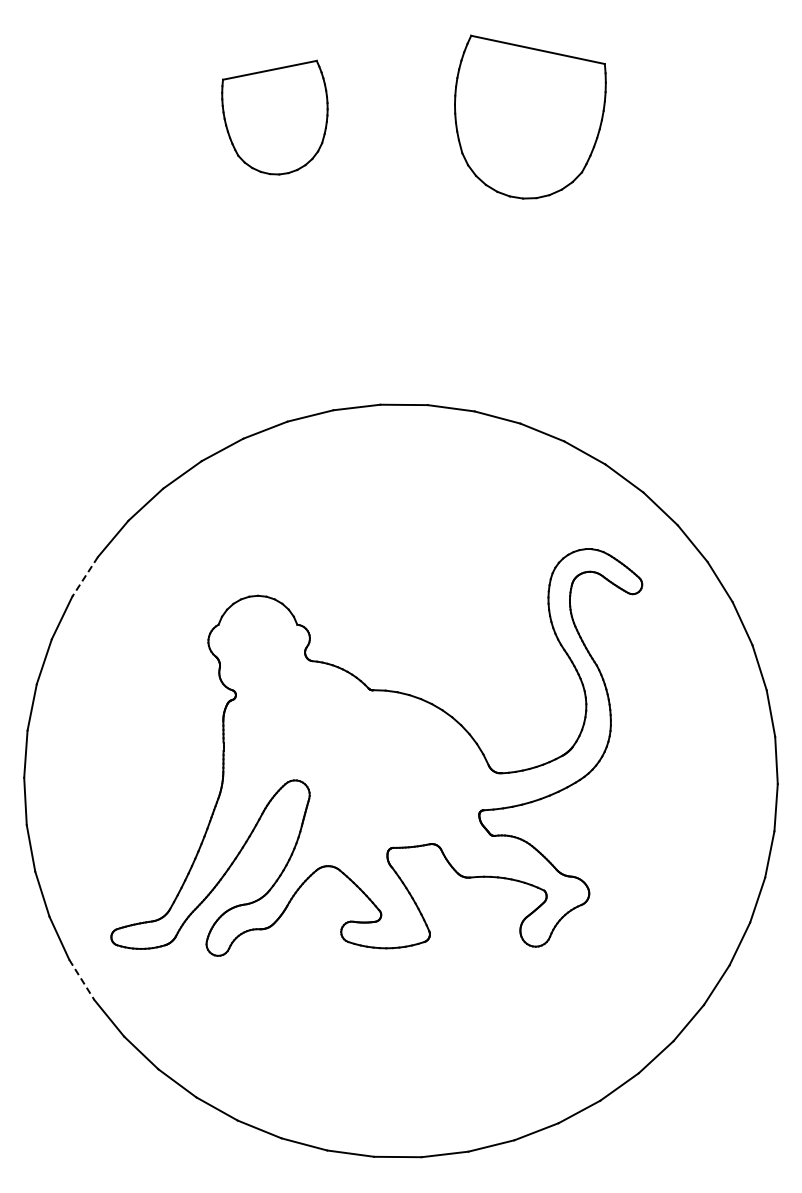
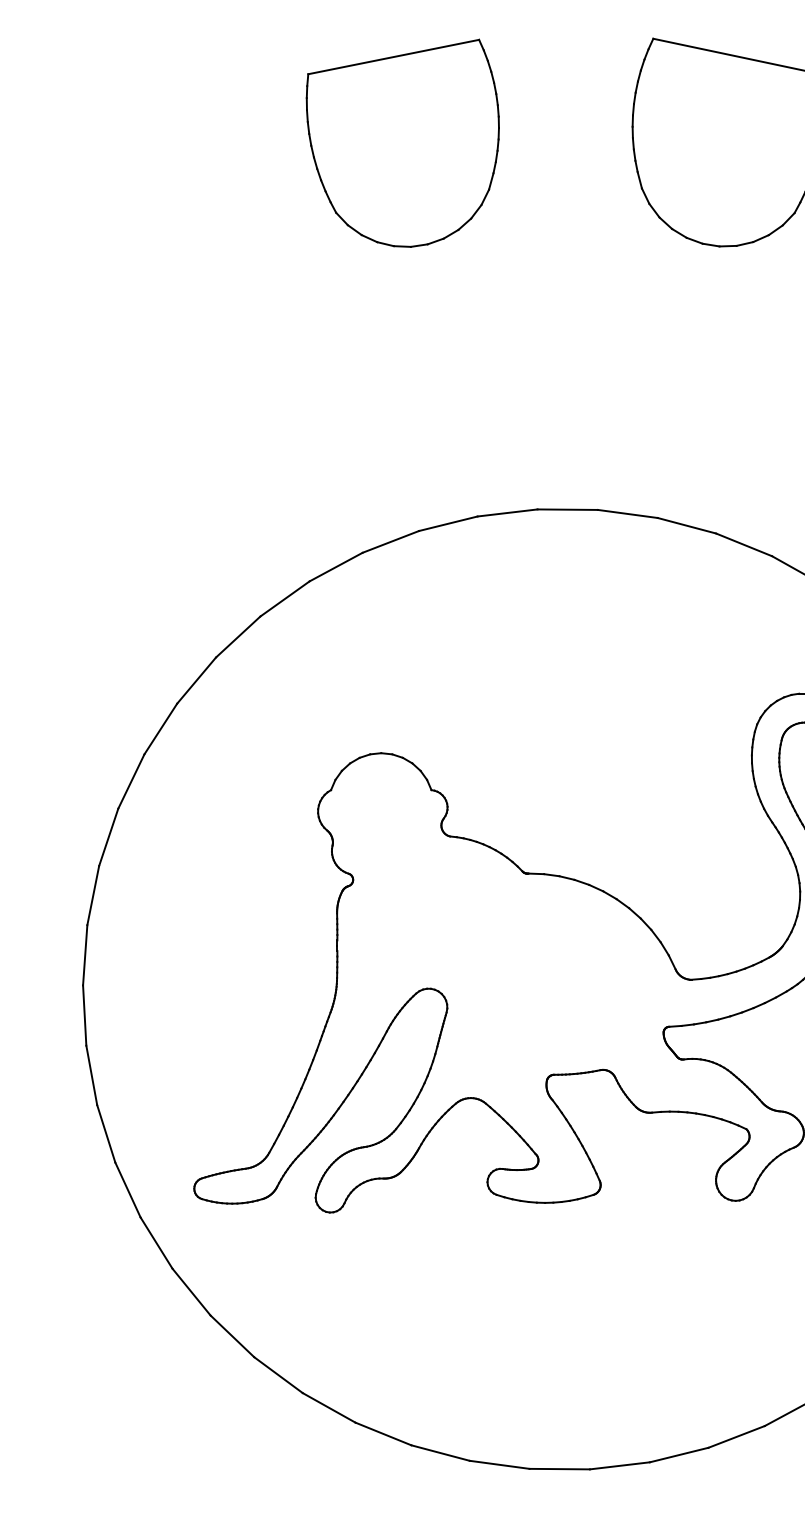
part: (274, 117) -> (402, 143), size x1.43
line: (85, 576) -> (161, 728), dashed -> solid
line: (81, 979) -> (156, 1242), dashed -> solid

